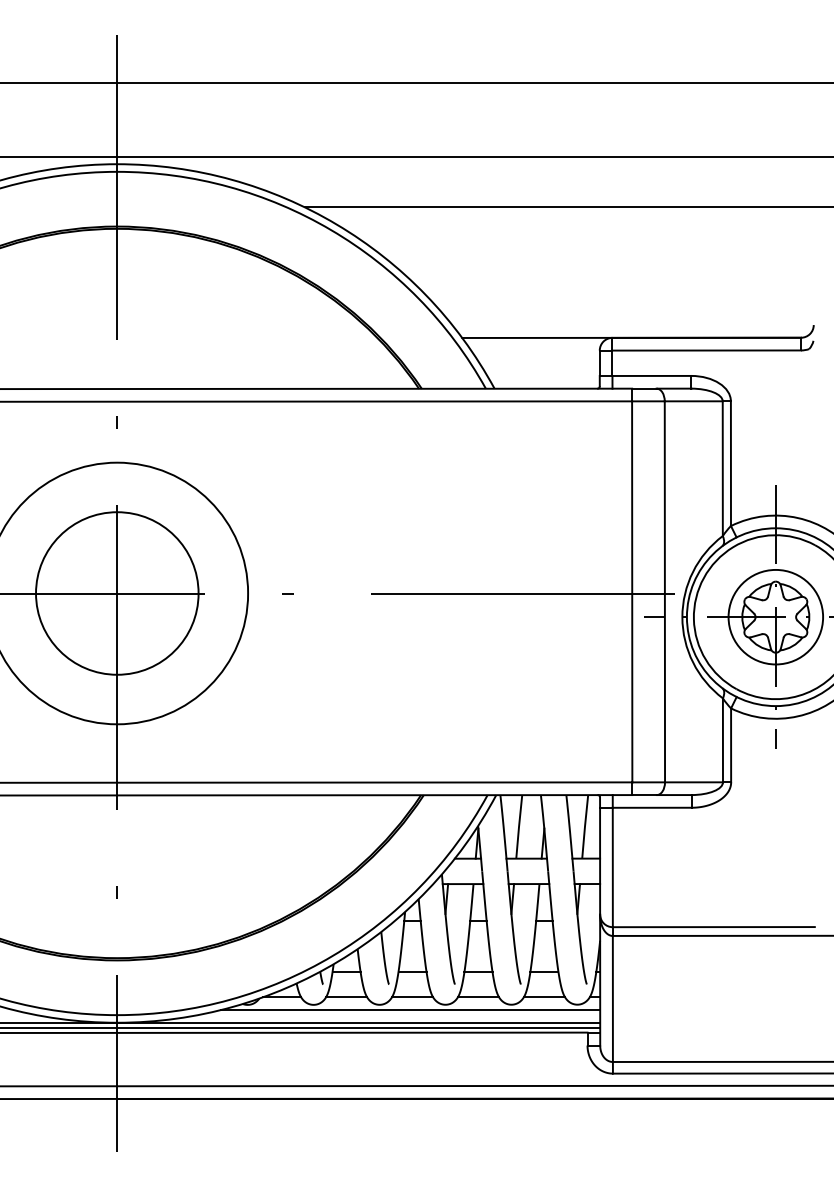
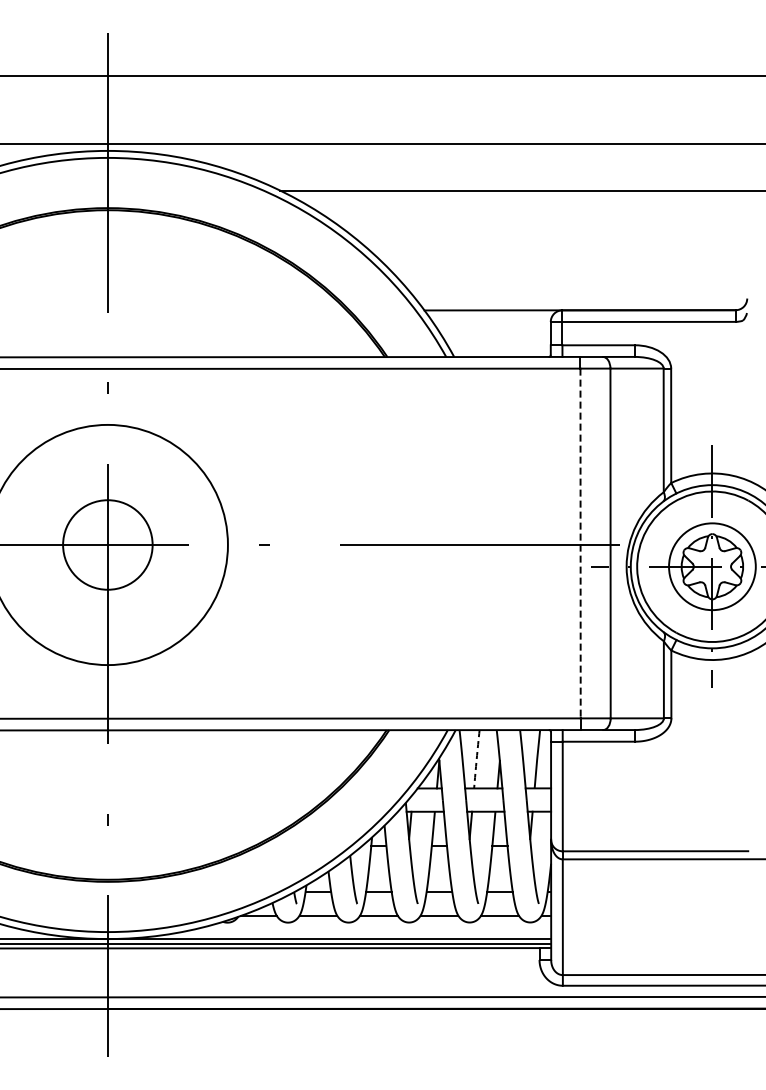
line: (632, 591) -> (580, 543), solid -> dashed
circle: (116, 592) -> (107, 544), size x0.6
arc: (518, 827) -> (476, 759), solid -> dashed
line: (411, 1010) -> (377, 927), removed

